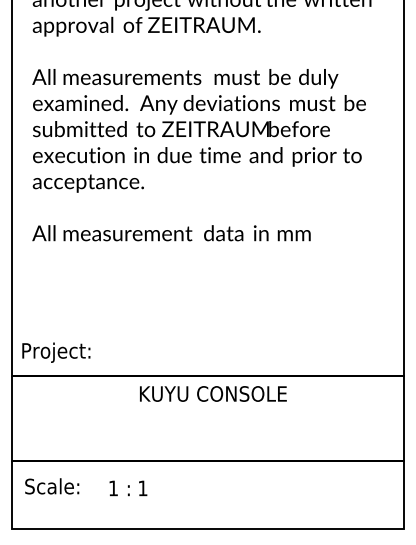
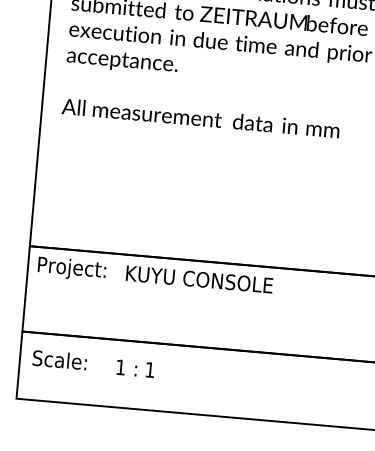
text: (56, 352) -> (72, 268), moved
text: (213, 393) -> (199, 279), moved

